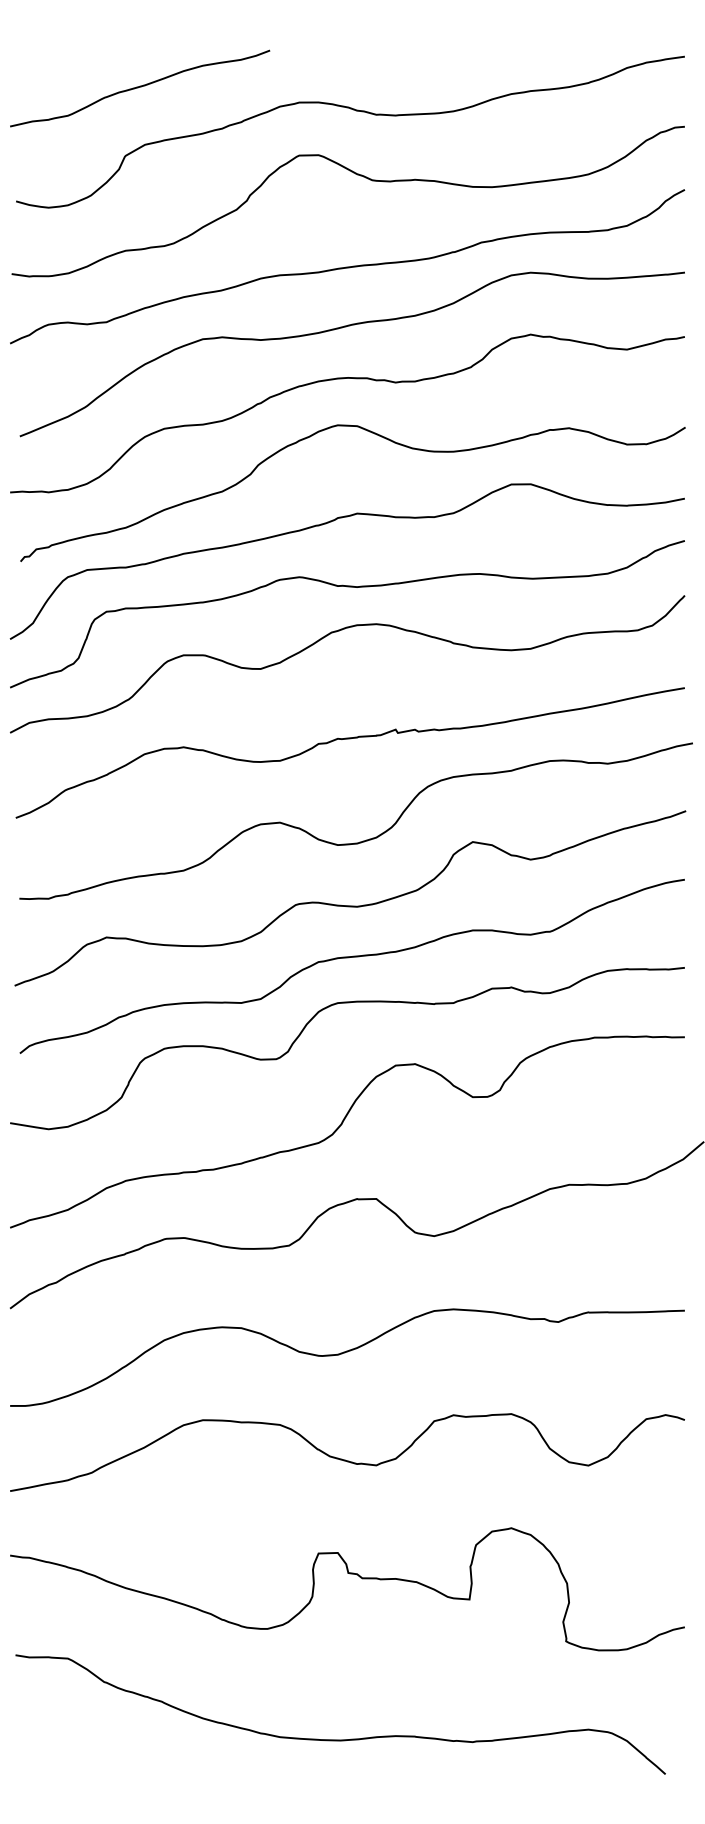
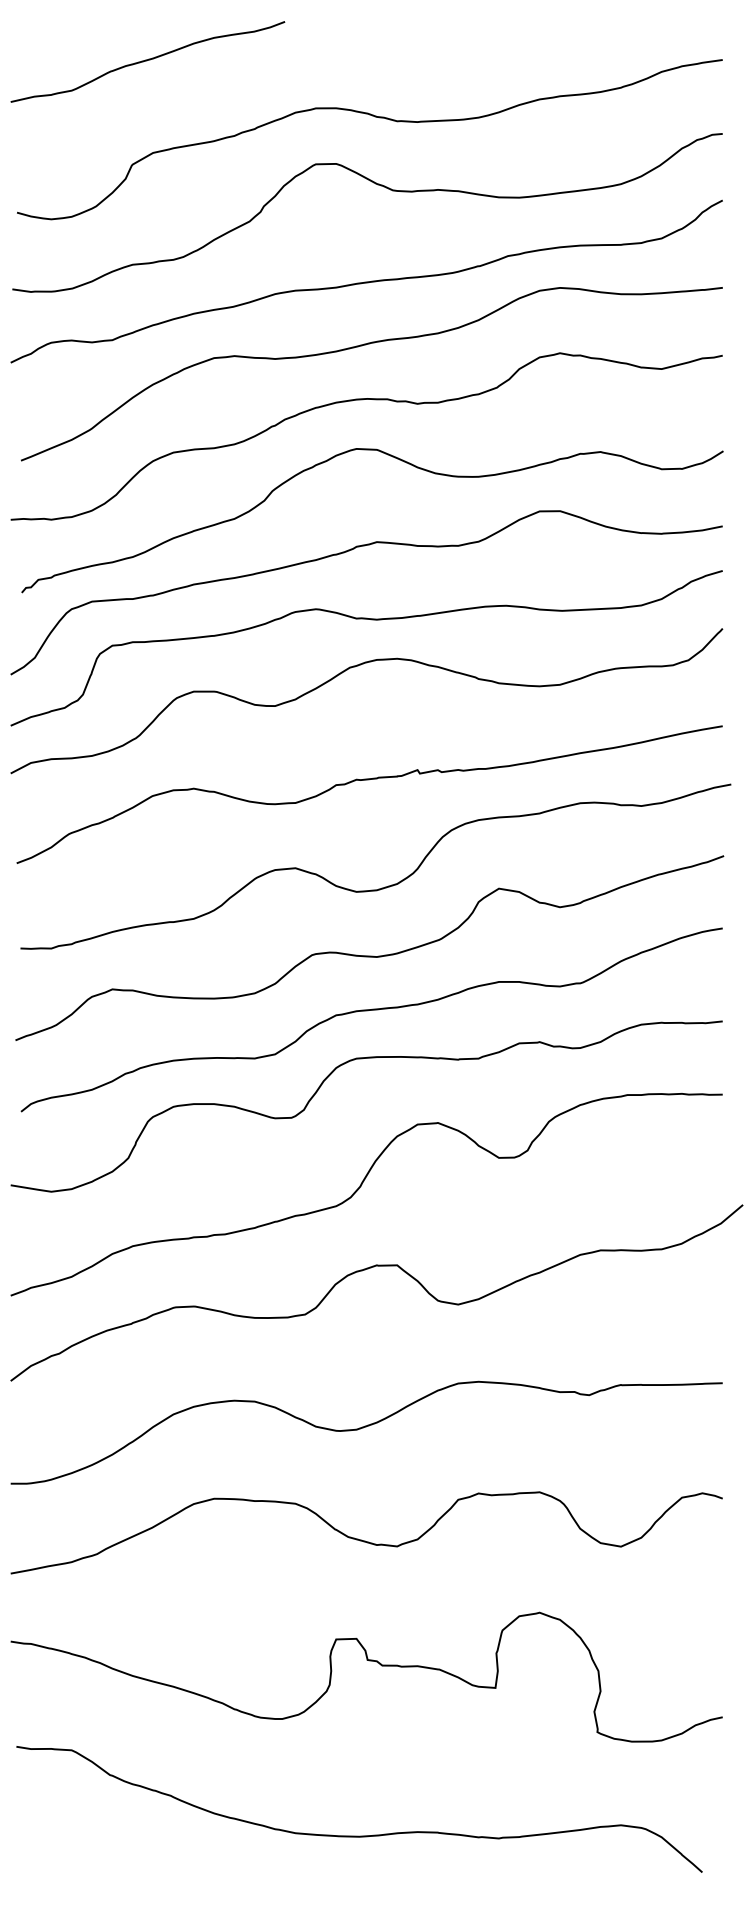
curve: (140, 87) -> (148, 60), moved

